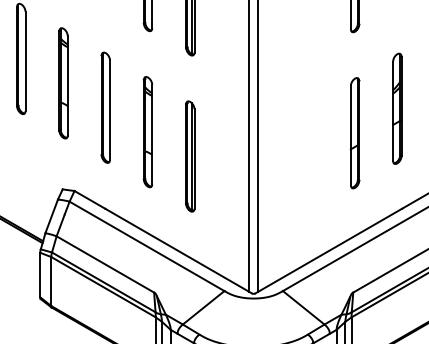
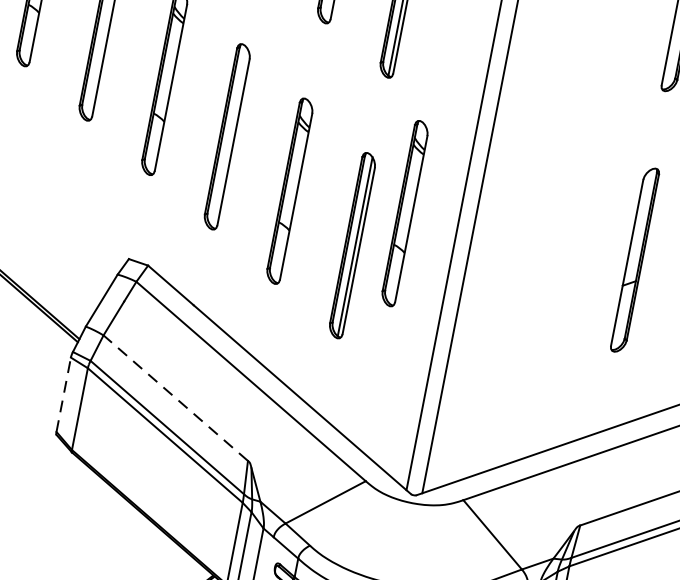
part: (216, 132) -> (403, 214), added
line: (104, 264) -> (174, 397), solid -> dashed
line: (40, 274) -> (64, 393), solid -> dashed

